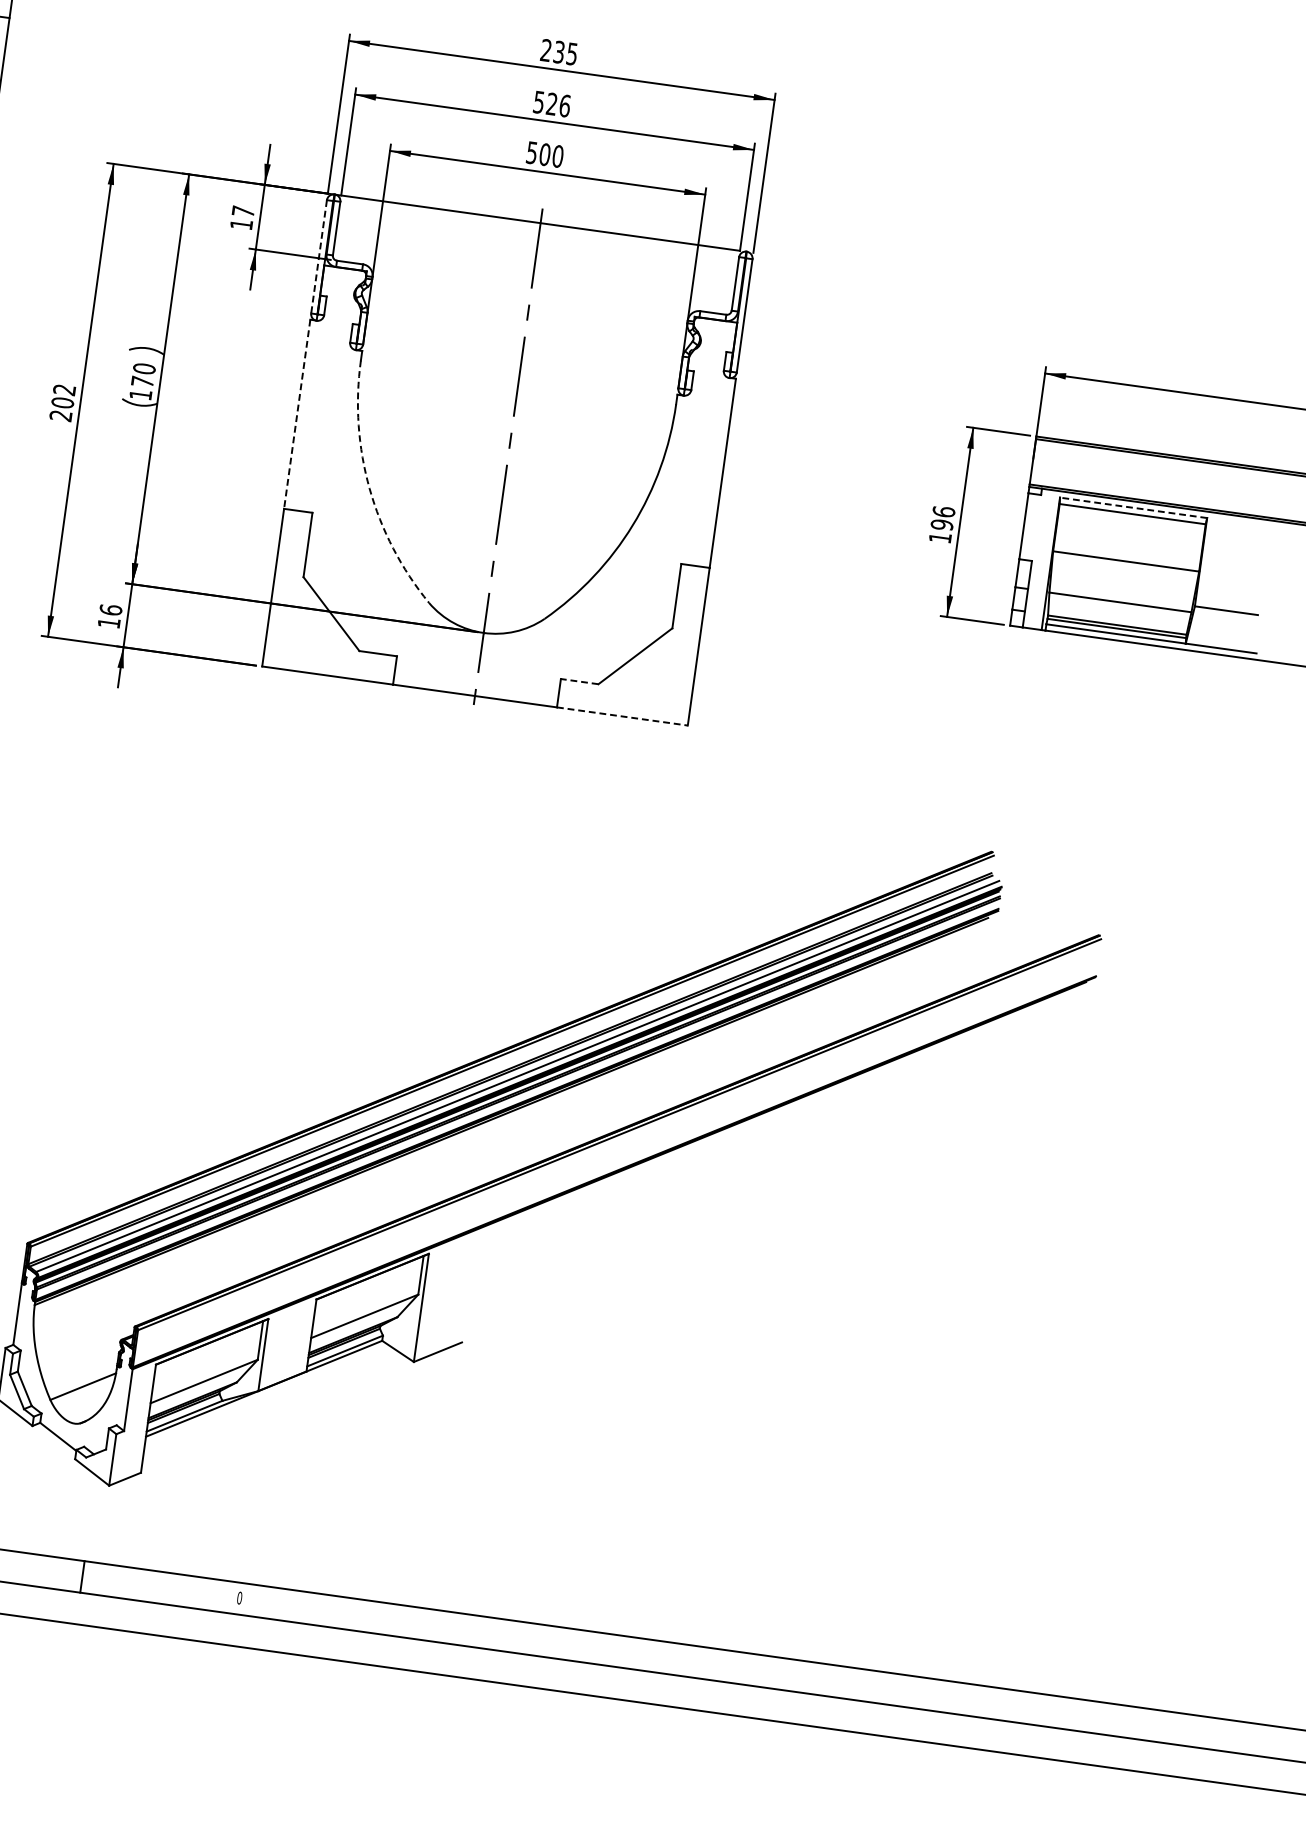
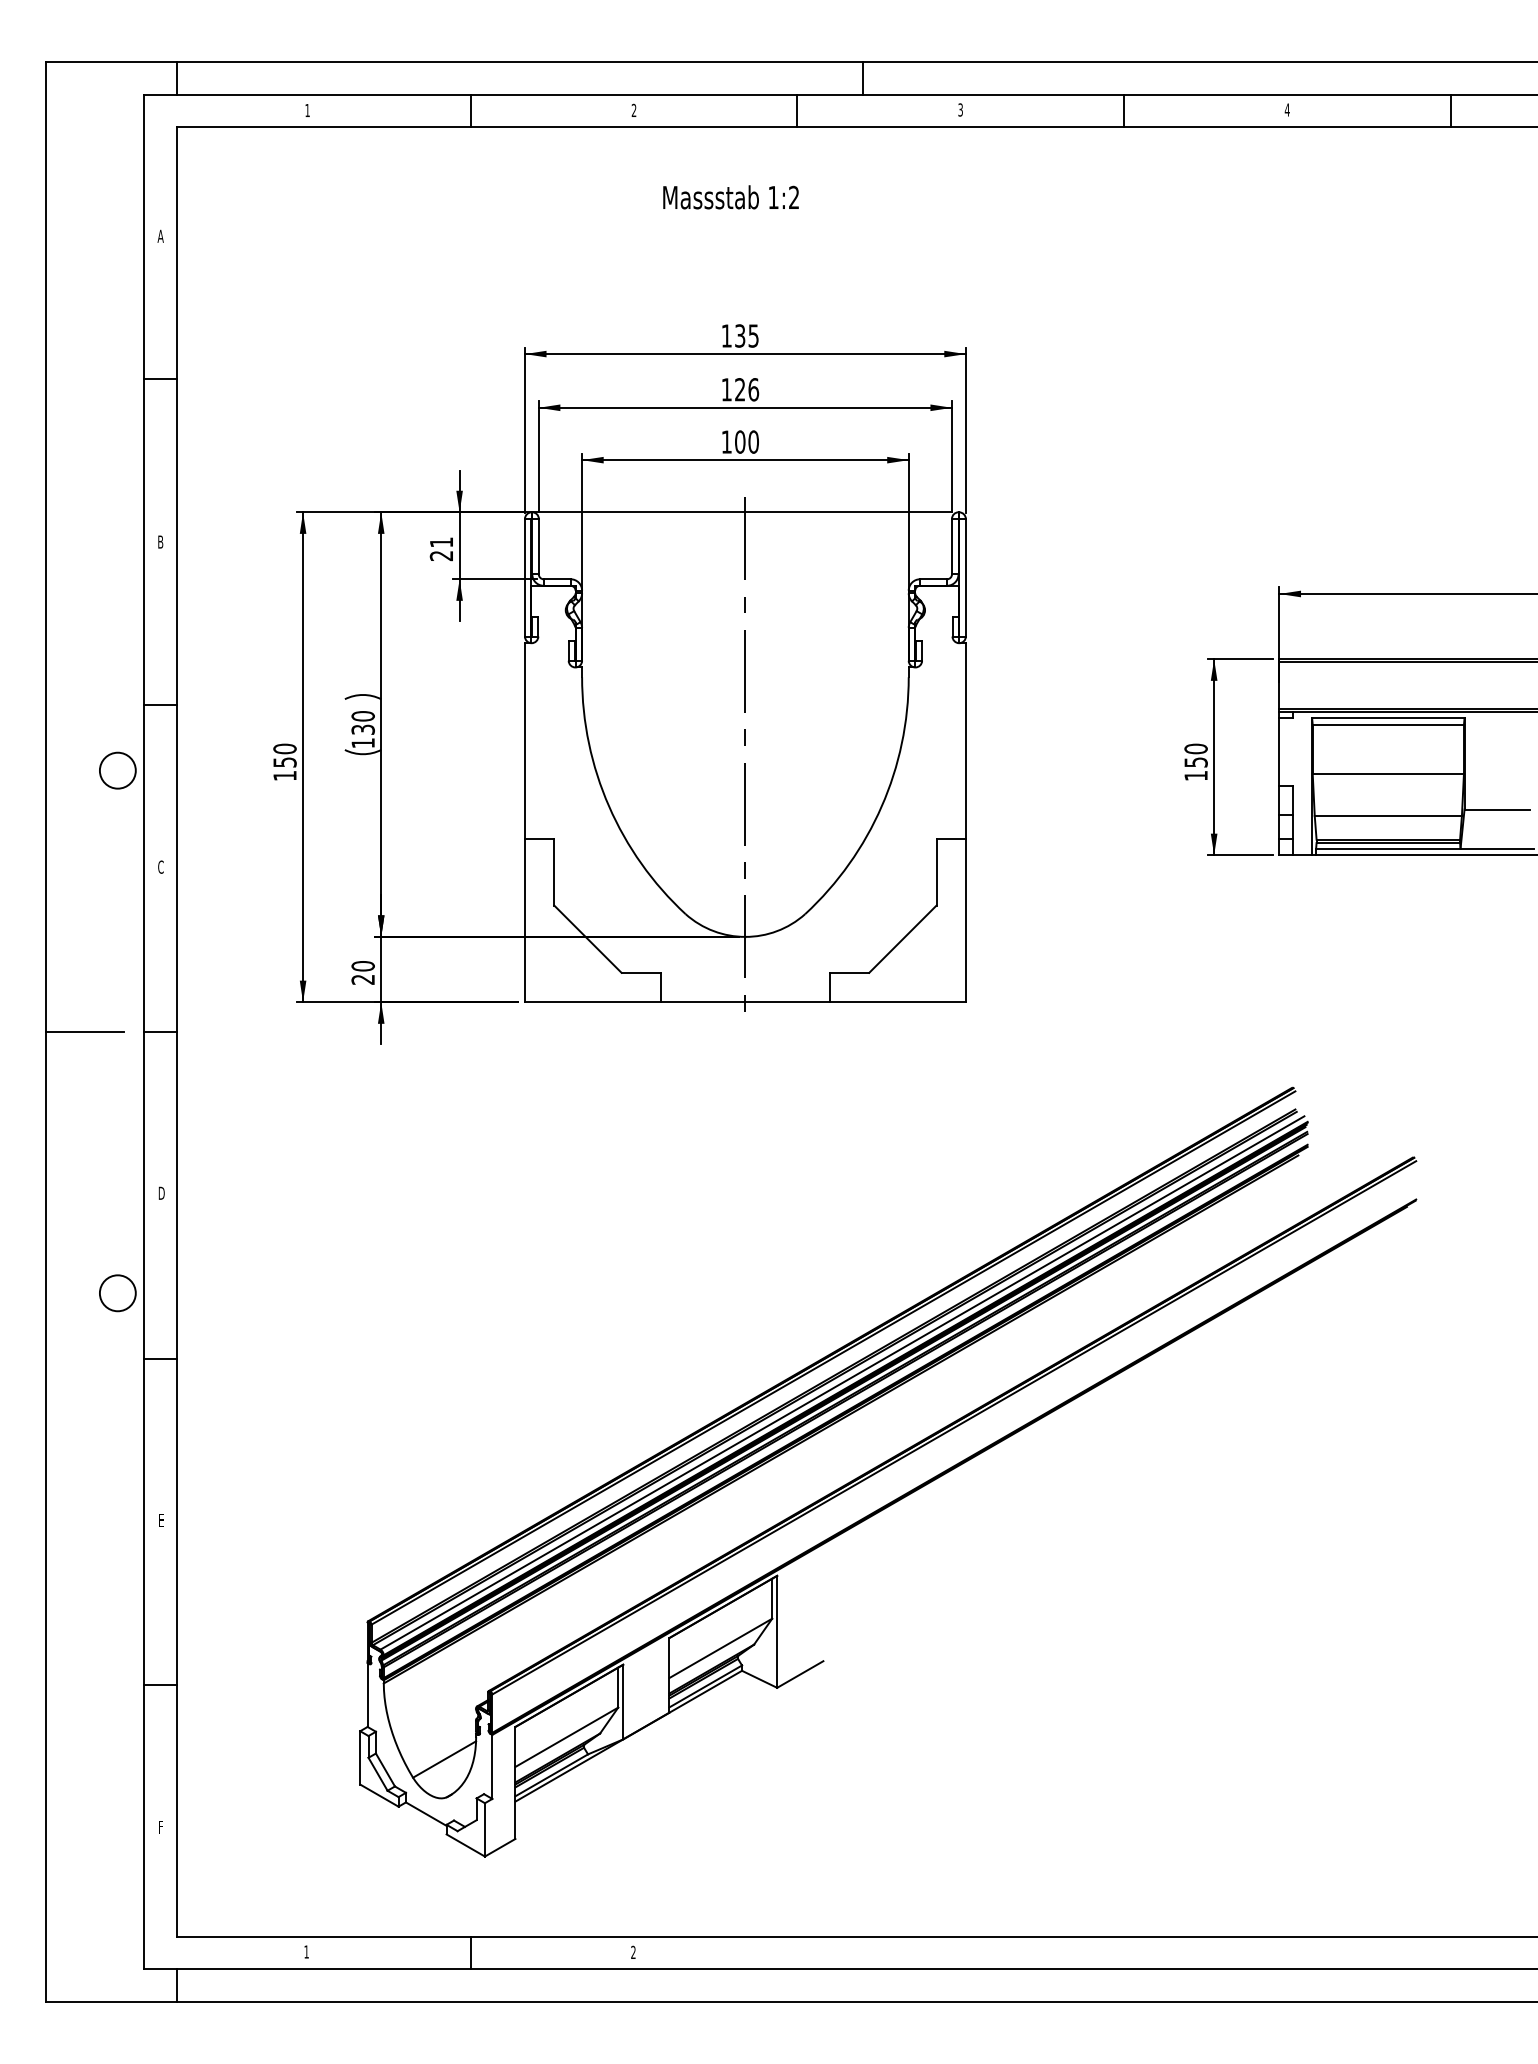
text: (546, 49) -> (726, 335), 235 -> 135
text: (538, 102) -> (726, 389), 526 -> 126
text: (531, 152) -> (726, 441), 500 -> 100
text: (241, 218) -> (440, 549), 17 -> 21
line: (318, 256) -> (524, 577), dashed -> solid
text: (141, 381) -> (362, 729), 170 -> 130
text: (62, 402) -> (284, 762), 202 -> 150
line: (296, 413) -> (524, 740), dashed -> solid
arc: (370, 488) -> (609, 806), dashed -> solid
line: (1132, 508) -> (1387, 718), dashed -> solid
text: (942, 518) -> (1195, 755), 196 -> 150
text: (109, 616) -> (362, 972), 16 -> 20
line: (579, 681) -> (849, 972), dashed -> solid
line: (622, 716) -> (898, 1002), dashed -> solid
text: (239, 1598) -> (633, 1952), 0 -> 2

